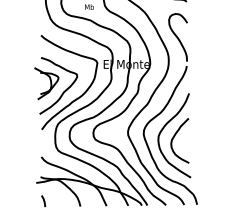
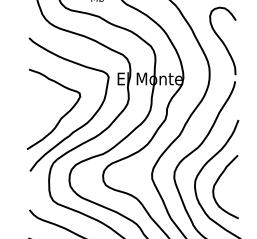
part: (46, 83) -> (36, 105), removed

